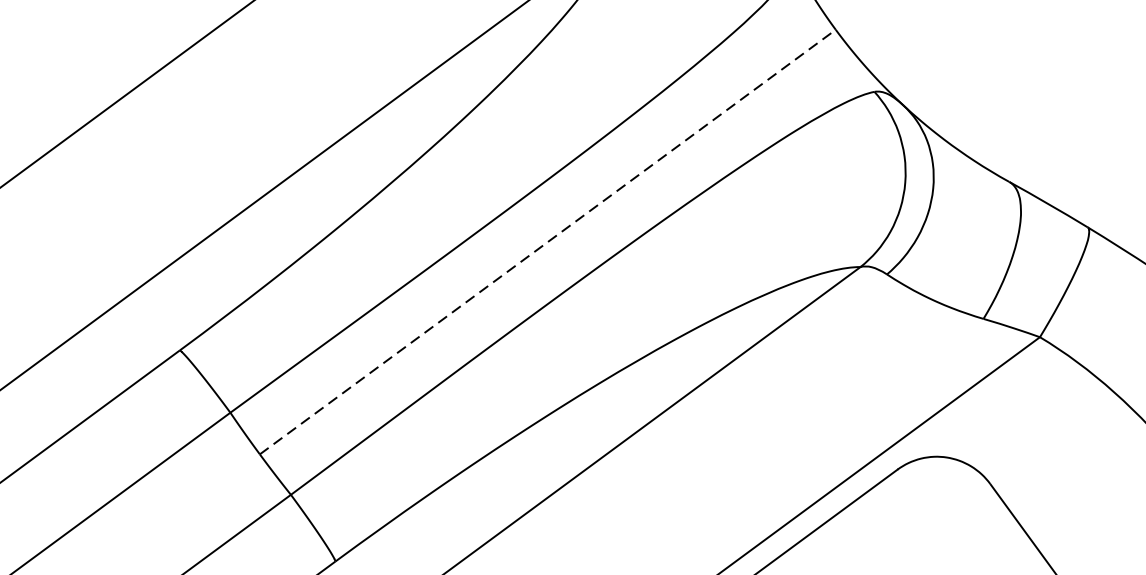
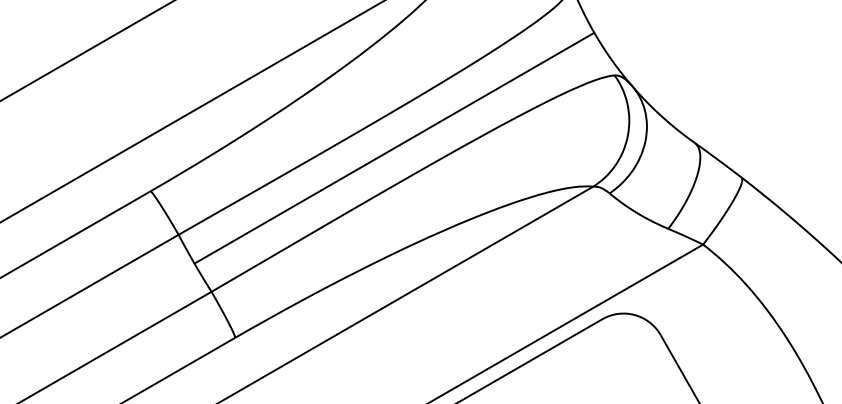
line: (547, 242) -> (394, 148), dashed -> solid

